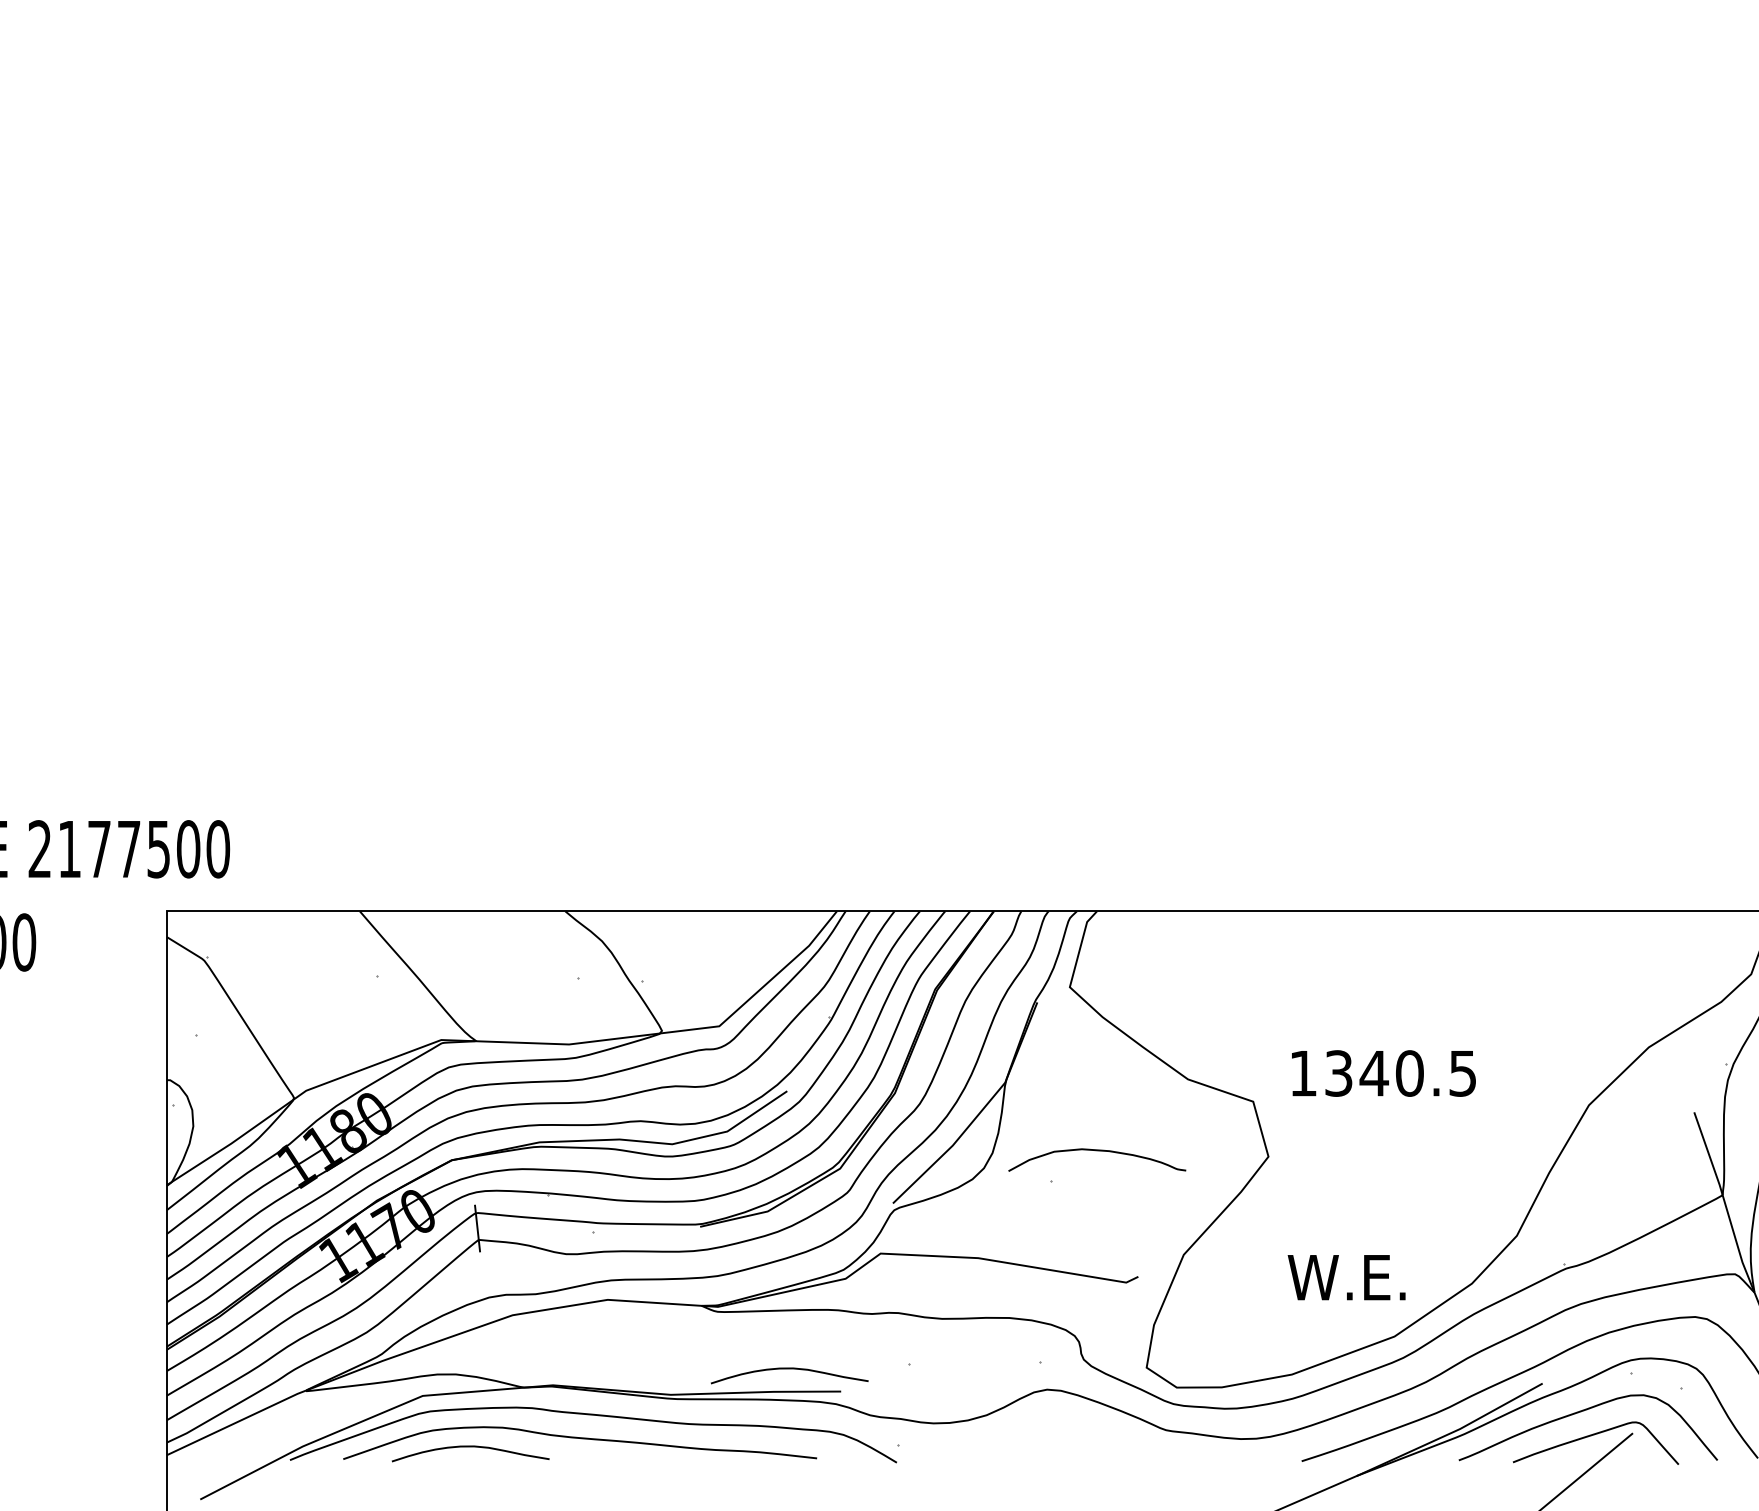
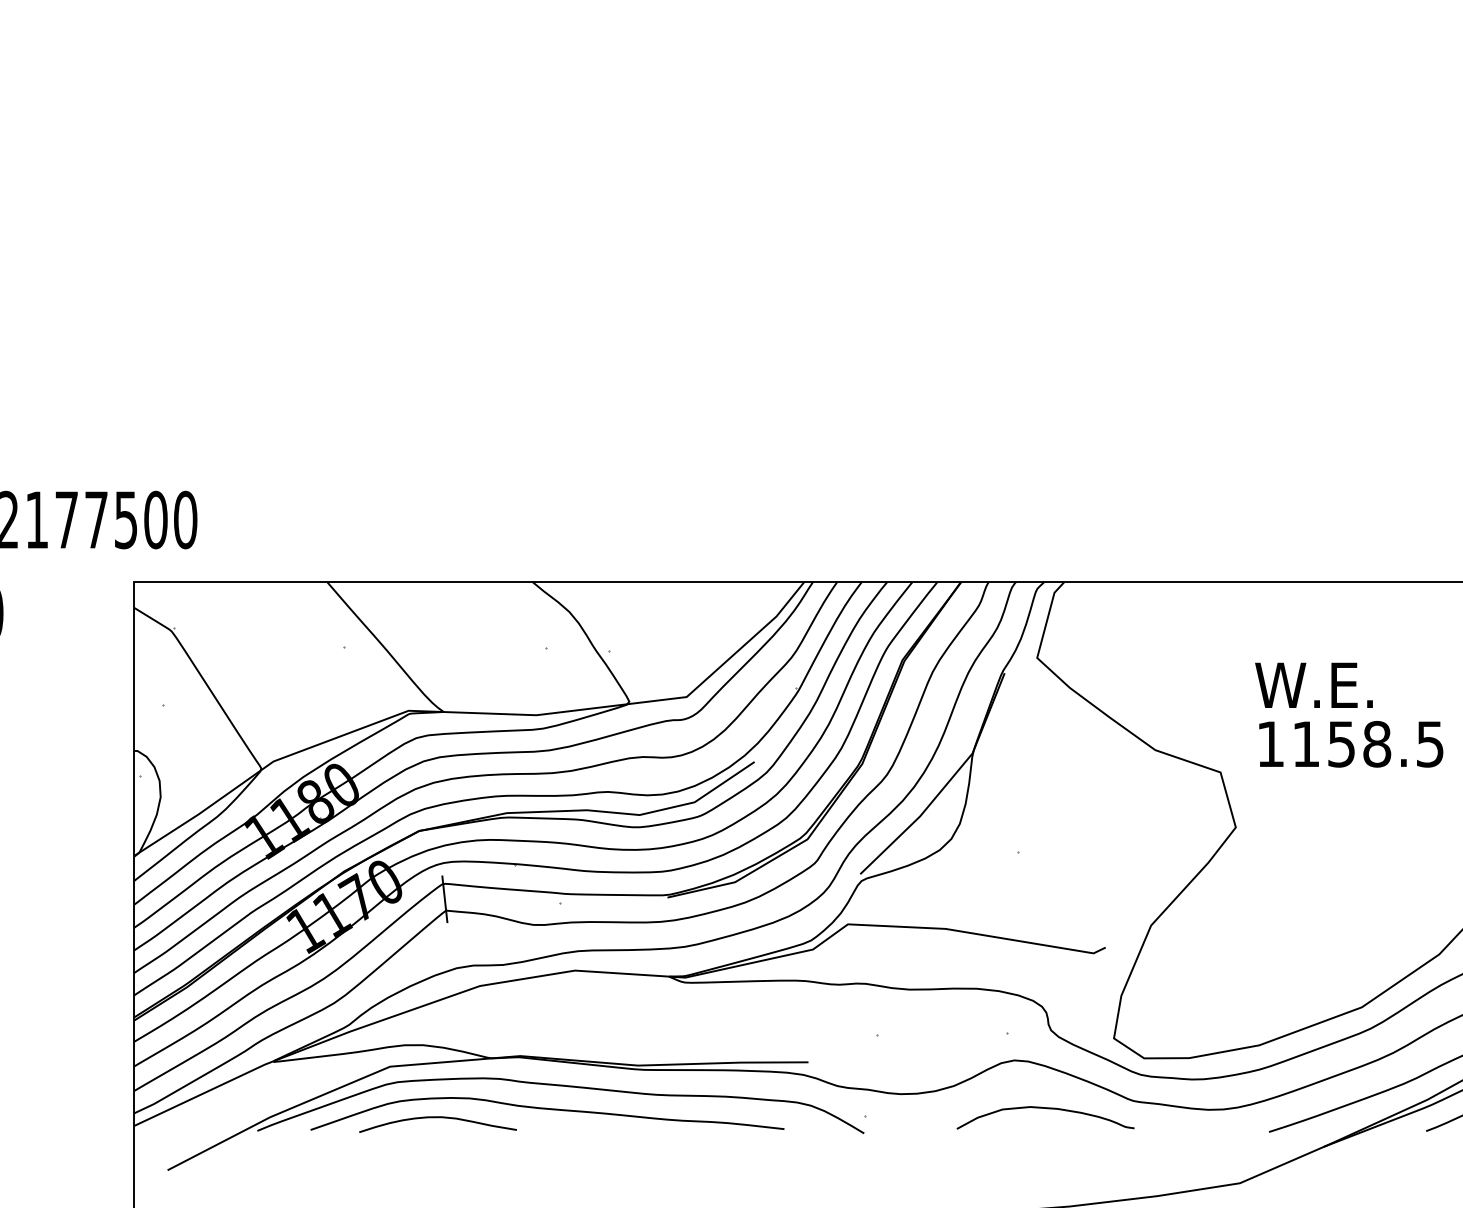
text: (1374, 1073) -> (1341, 744), 1340.5 -> 1158.5
curve: (1097, 1151) -> (1045, 1109), moved
text: (1346, 1277) -> (1313, 685), moved
curve: (789, 1369) -> (756, 1040), removed

